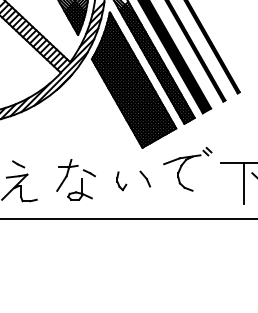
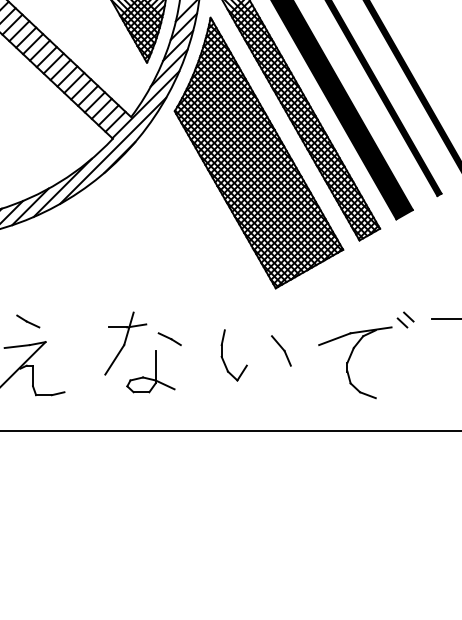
part: (187, 168) -> (365, 353), moved
part: (121, 180) -> (233, 353), size x1.43

